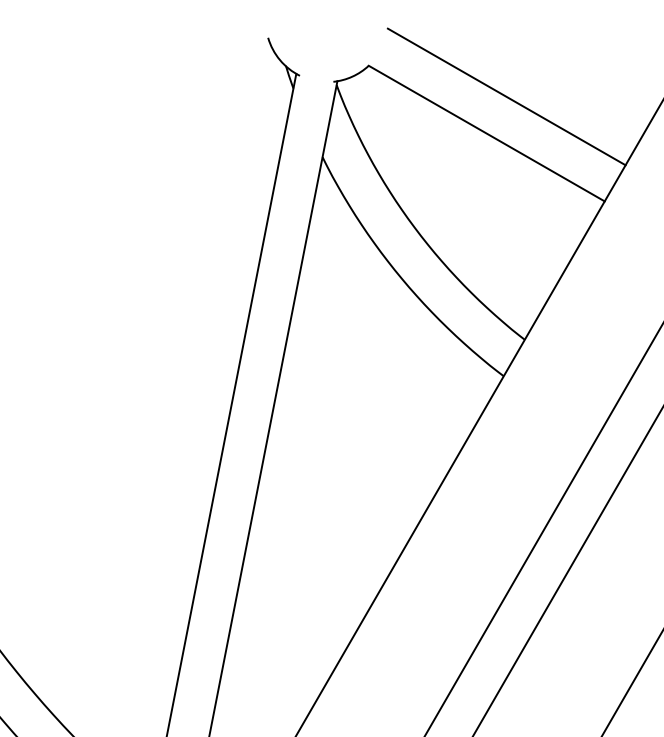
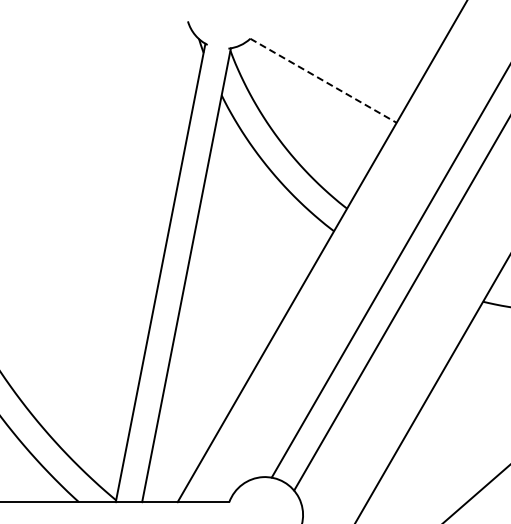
line: (506, 96) -> (335, 57), removed
line: (486, 134) -> (323, 81), solid -> dashed

